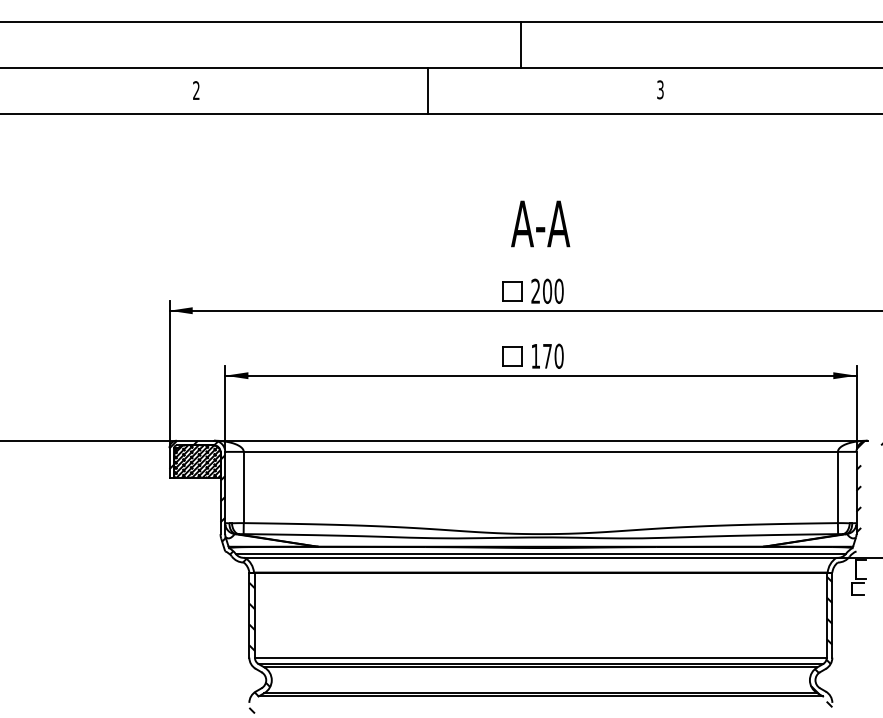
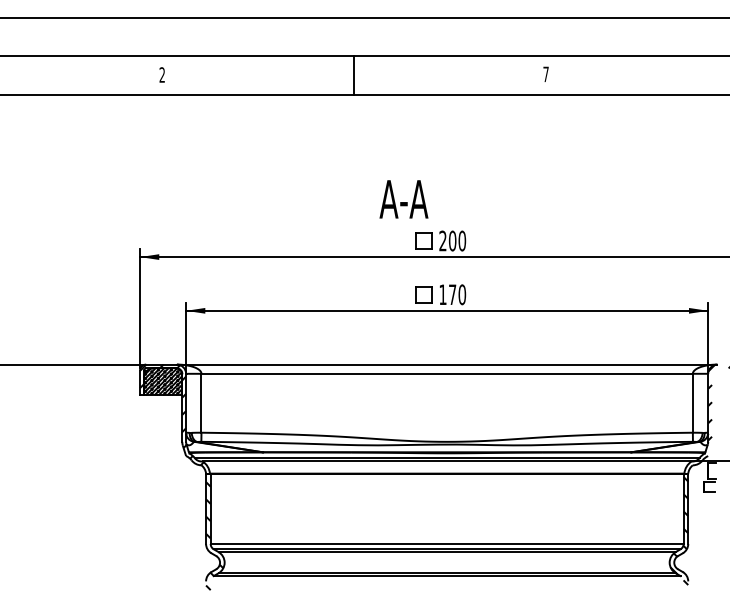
line: (521, 44) -> (431, 36), removed
text: (660, 89) -> (546, 74), 3 -> 7
text: (540, 223) -> (403, 199), moved

